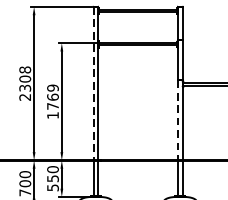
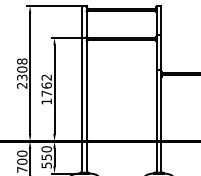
line: (93, 83) -> (82, 73), dashed -> solid
text: (52, 88) -> (46, 77), 1769 -> 1762
line: (177, 120) -> (156, 106), dashed -> solid

